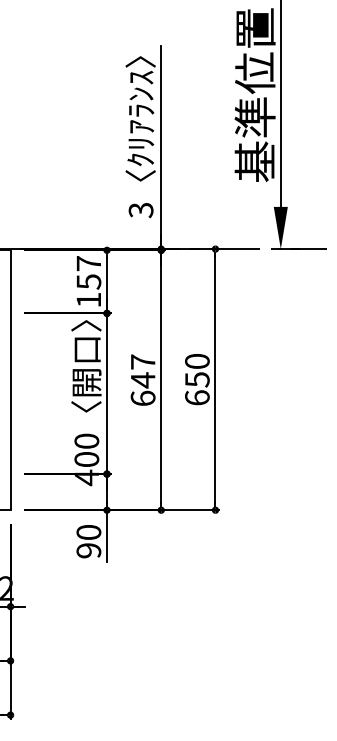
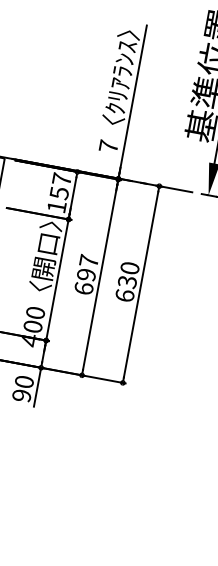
text: (140, 210) -> (108, 146), 3 -> 7
text: (197, 379) -> (127, 281), 650 -> 630
text: (142, 380) -> (86, 274), 647 -> 697

